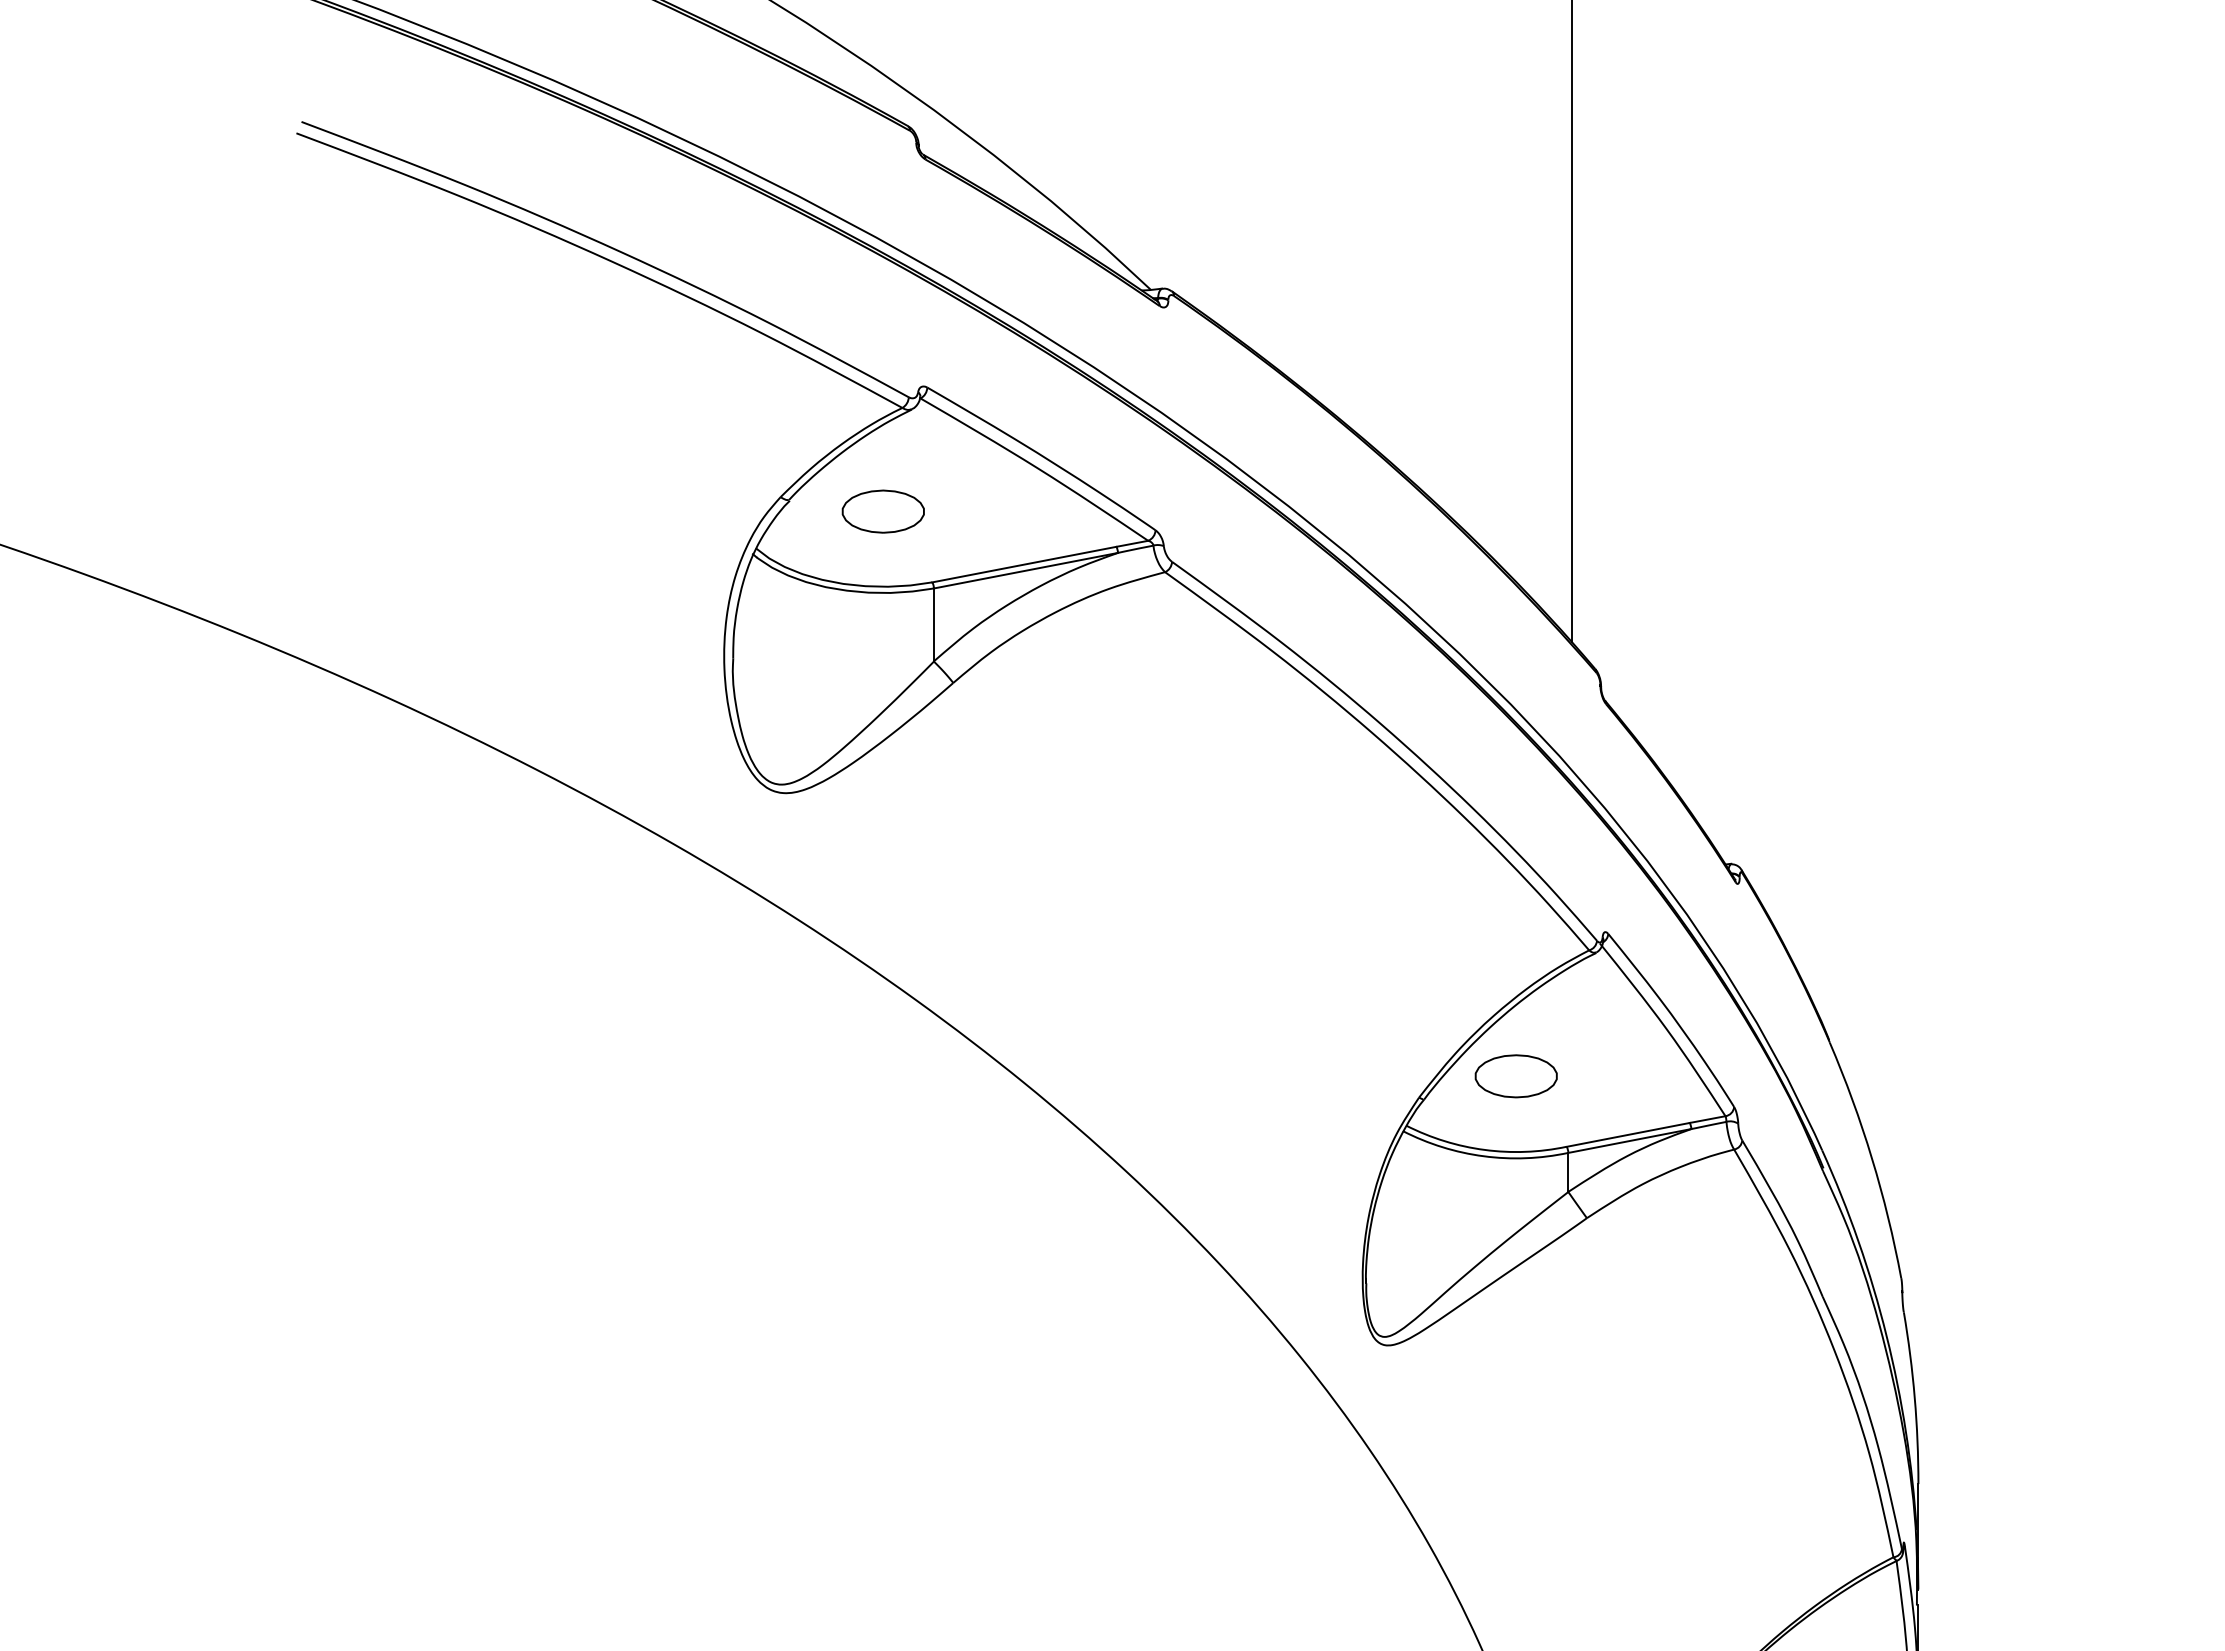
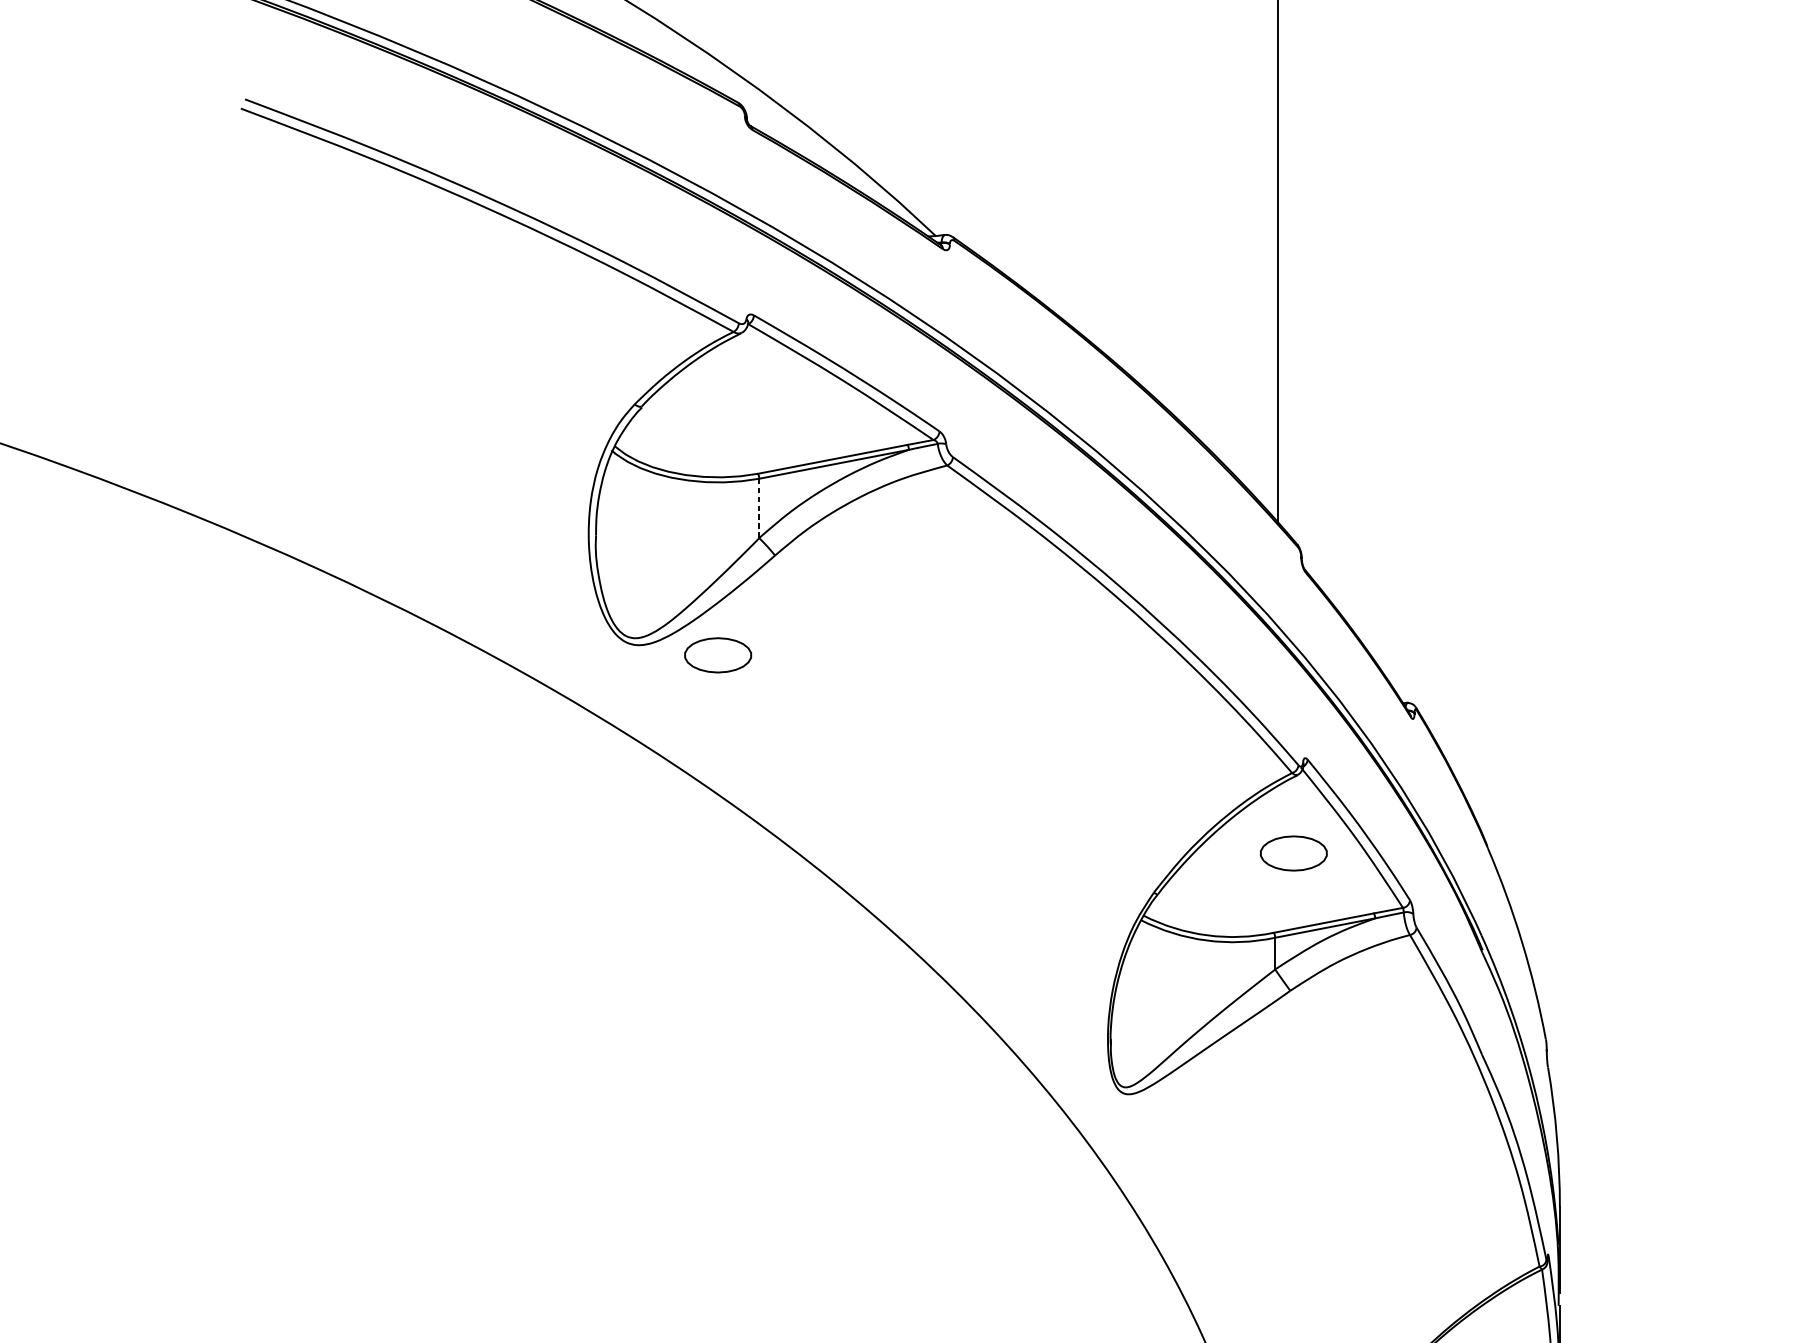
part: (882, 511) -> (717, 655), moved
line: (933, 624) -> (758, 508), solid -> dashed
part: (1515, 1076) -> (1293, 853), moved

